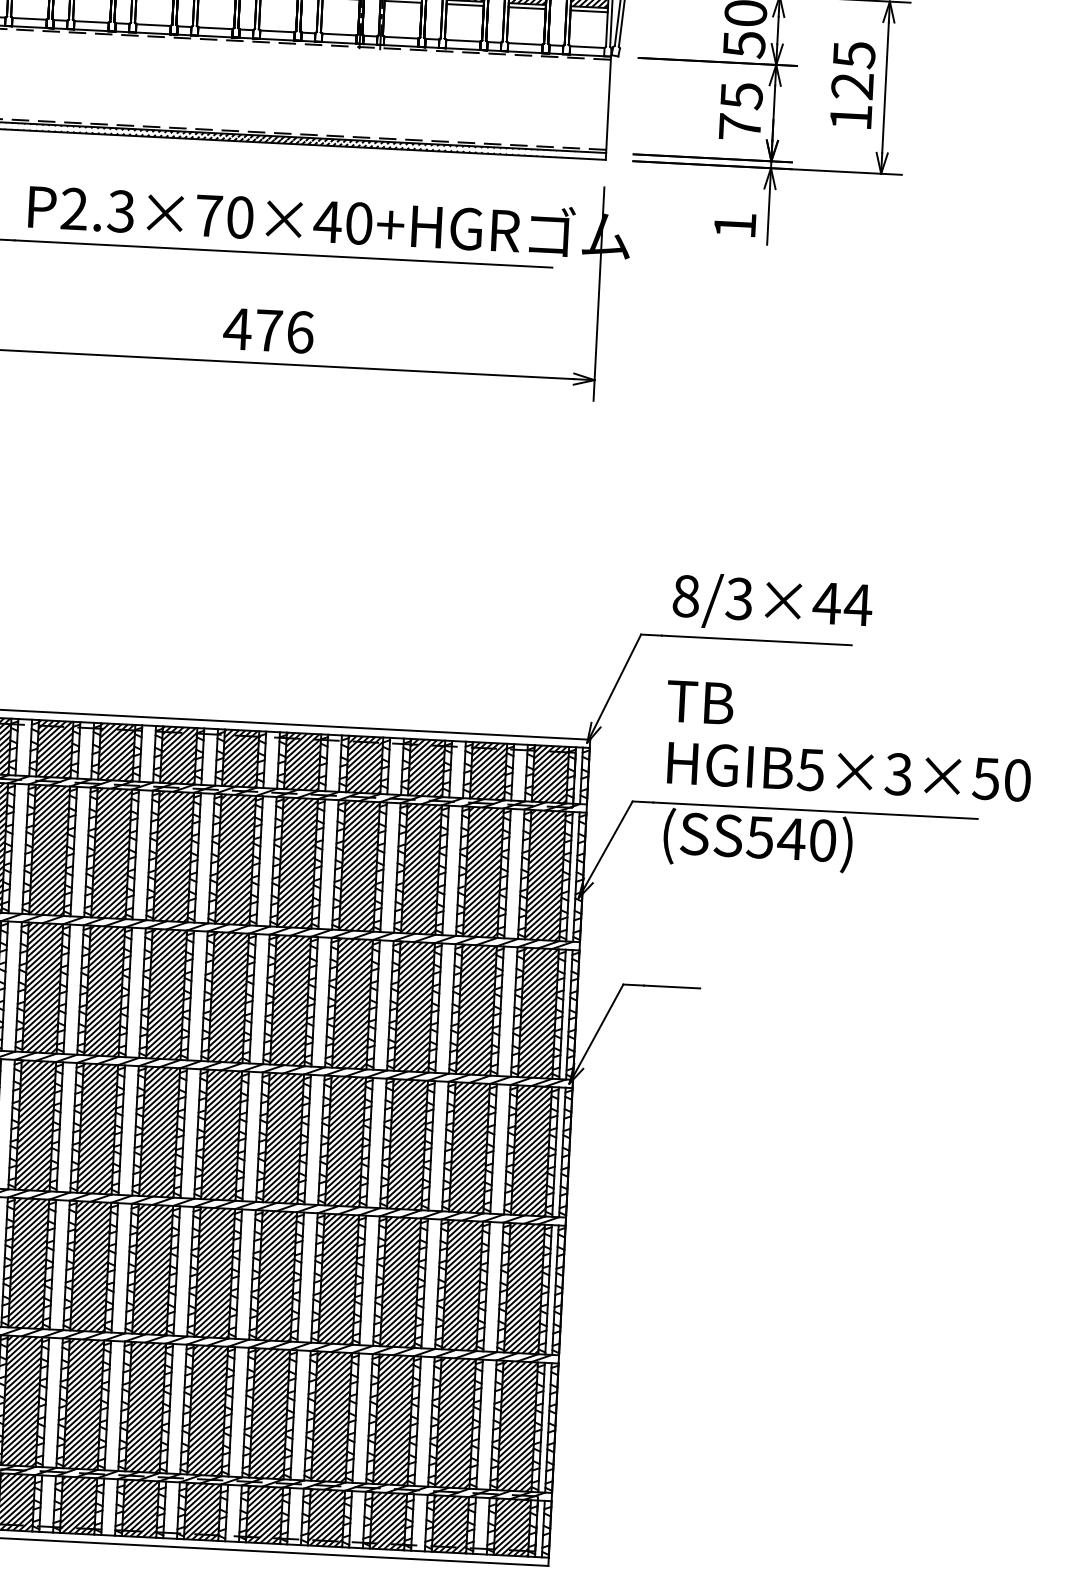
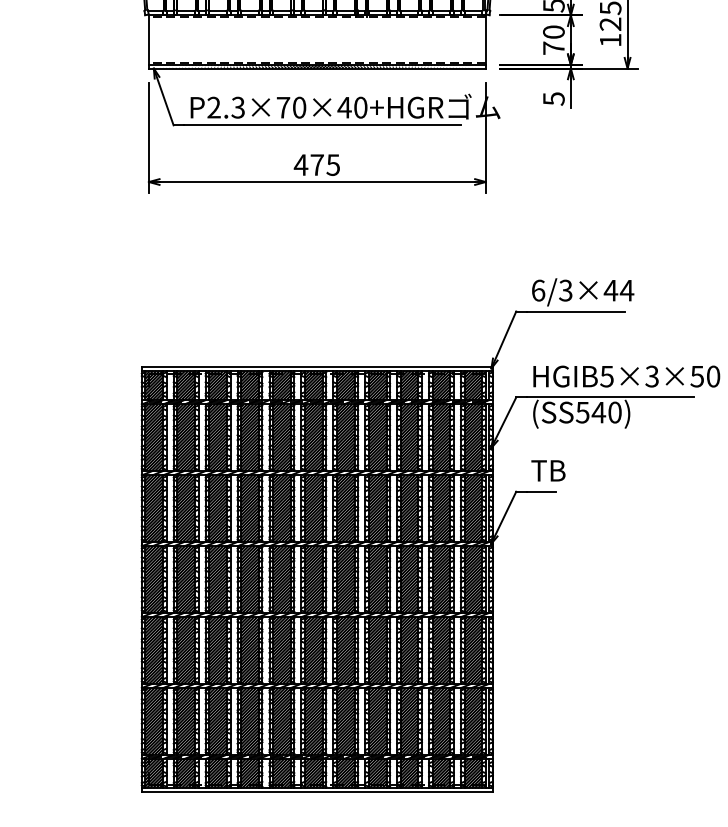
text: (740, 96) -> (553, 32), 75 -> 70
text: (734, 224) -> (553, 98), 1 -> 5
text: (300, 331) -> (333, 164), 476 -> 475
text: (686, 595) -> (538, 290), 8/3×44 -> 6/3×44
text: (700, 701) -> (548, 470), moved

